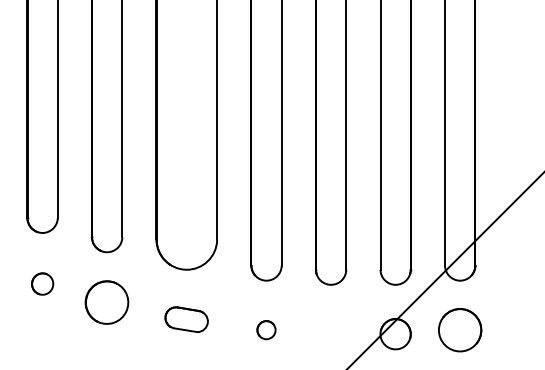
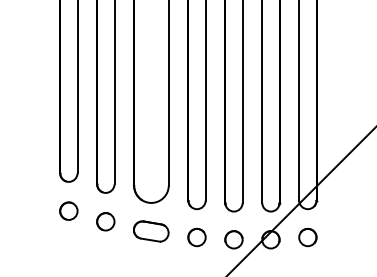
part: (41, 282) -> (68, 210), size x1.43
part: (106, 302) -> (105, 221), size x0.71
part: (186, 319) -> (151, 231), size x1.43
part: (265, 330) -> (196, 237), size x1.67
part: (459, 330) -> (307, 237), size x0.71
part: (330, 333) -> (233, 239), added

